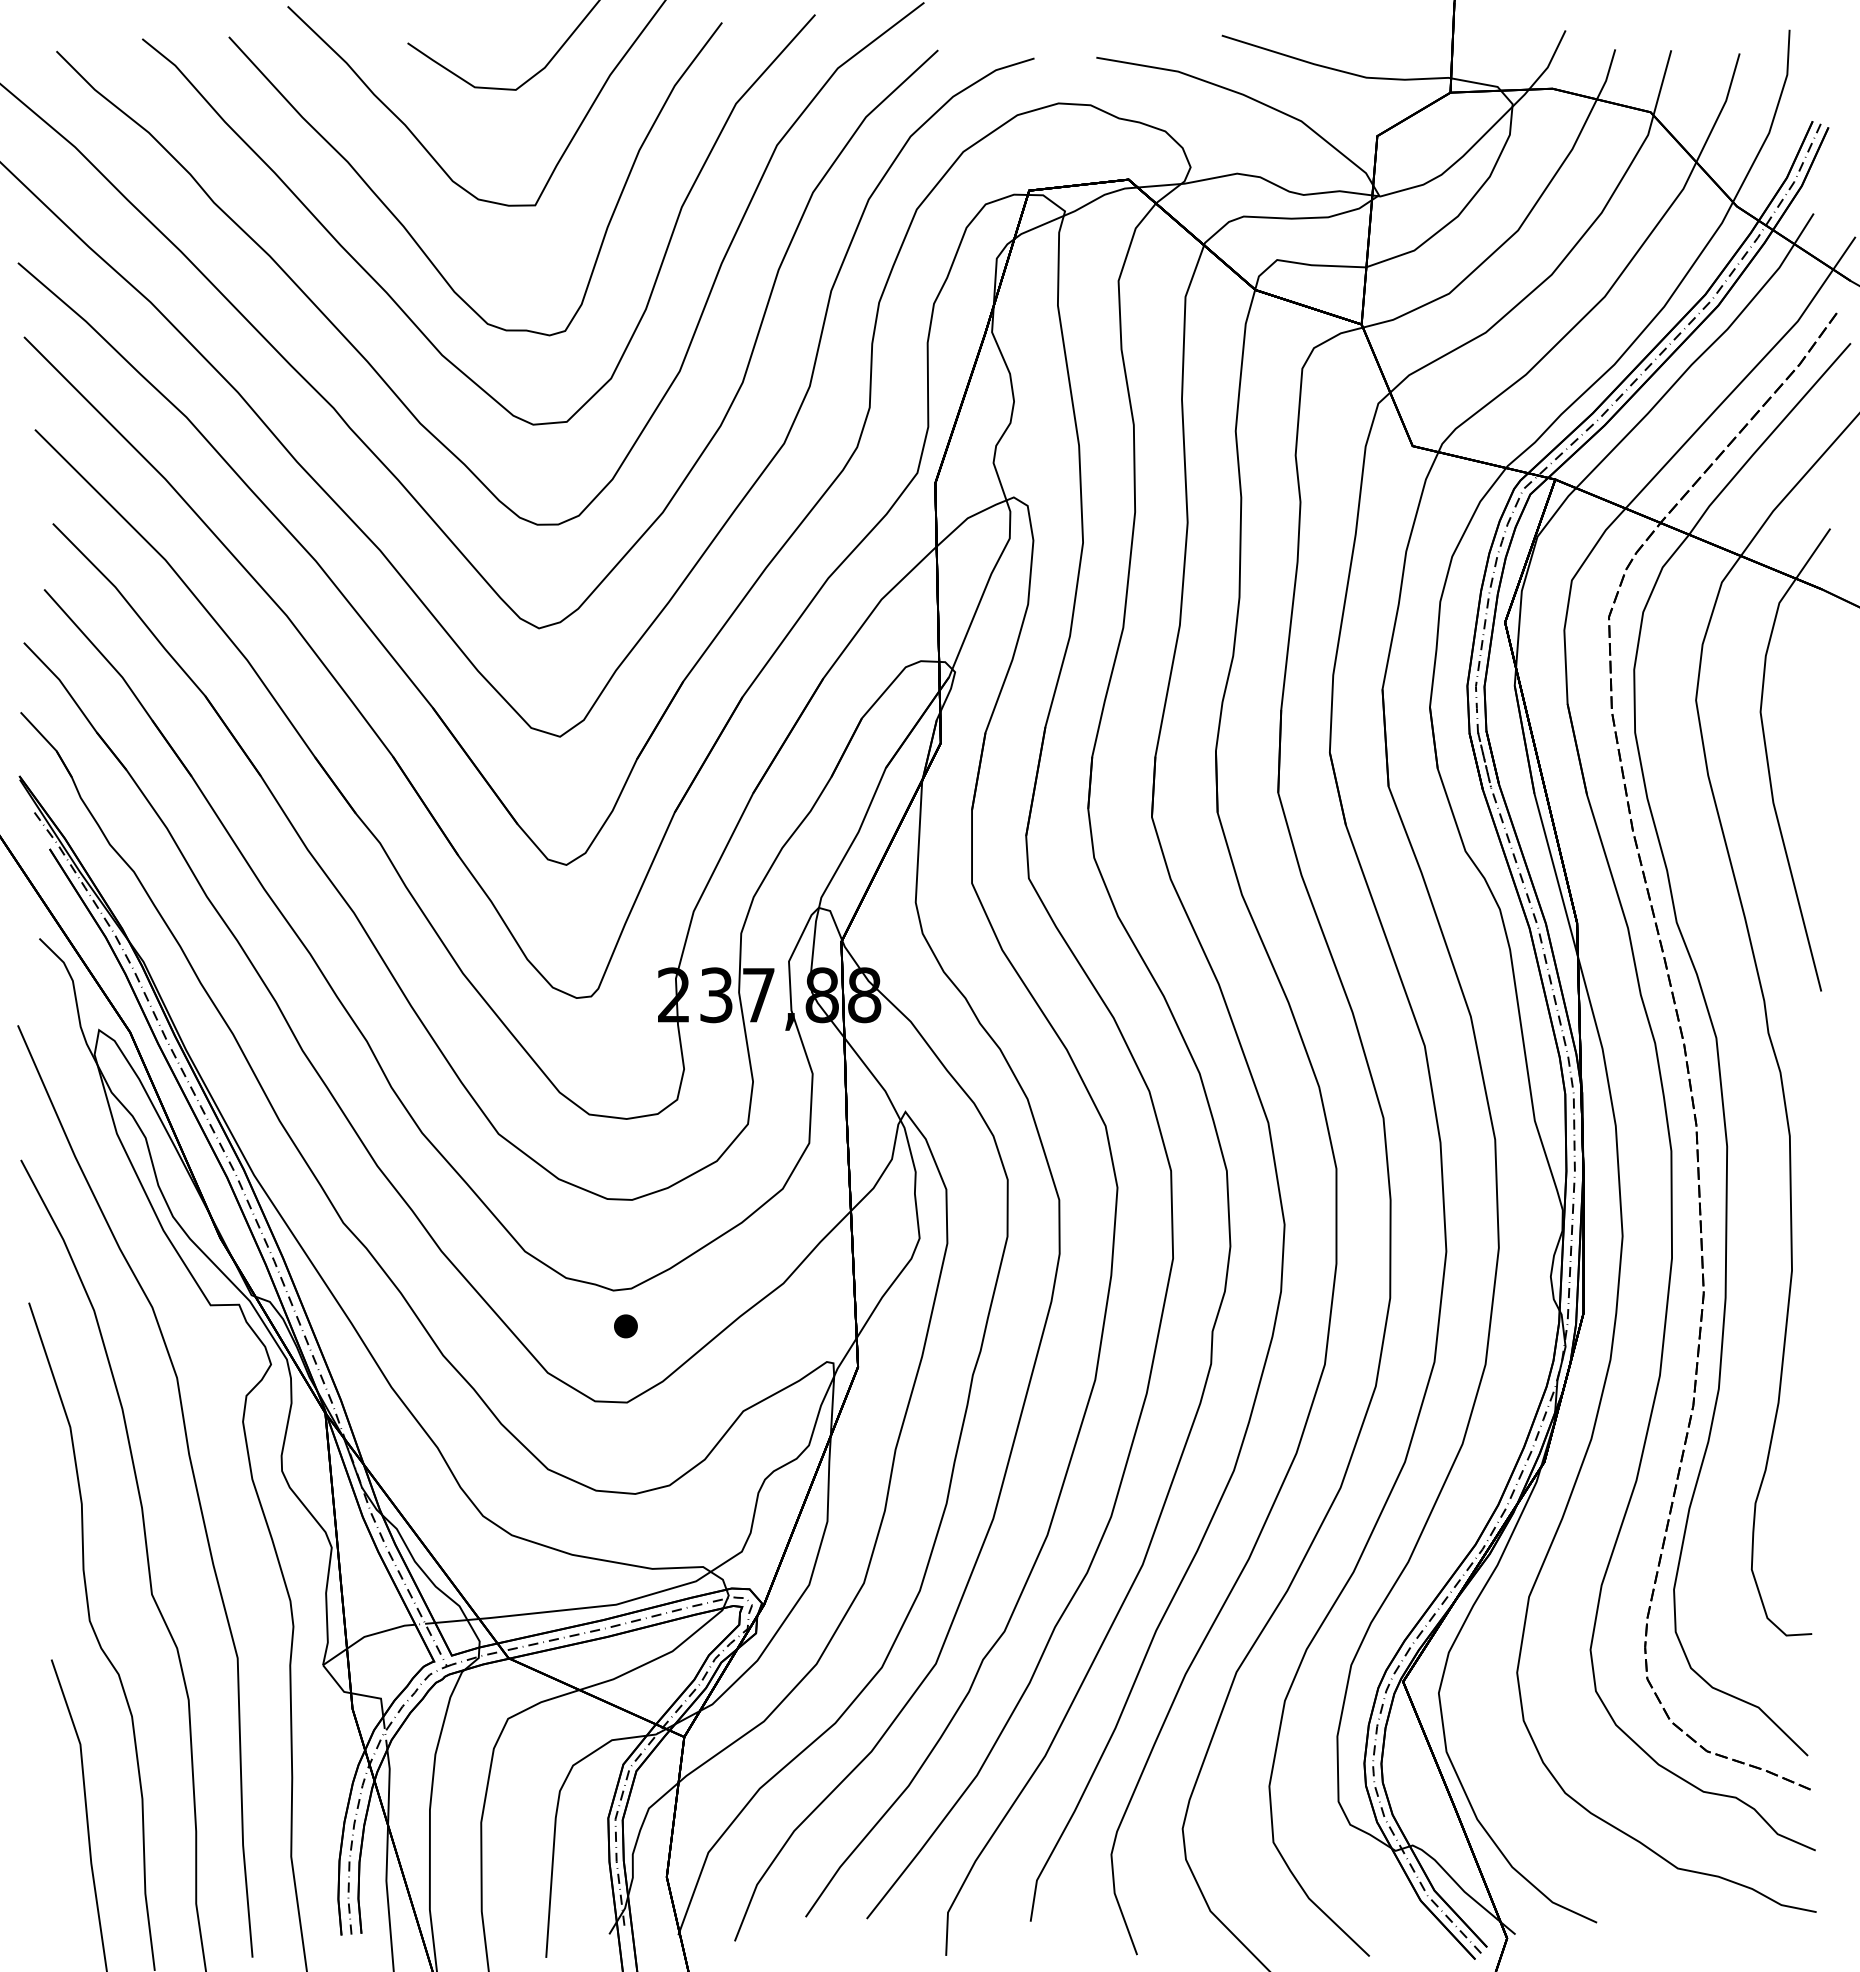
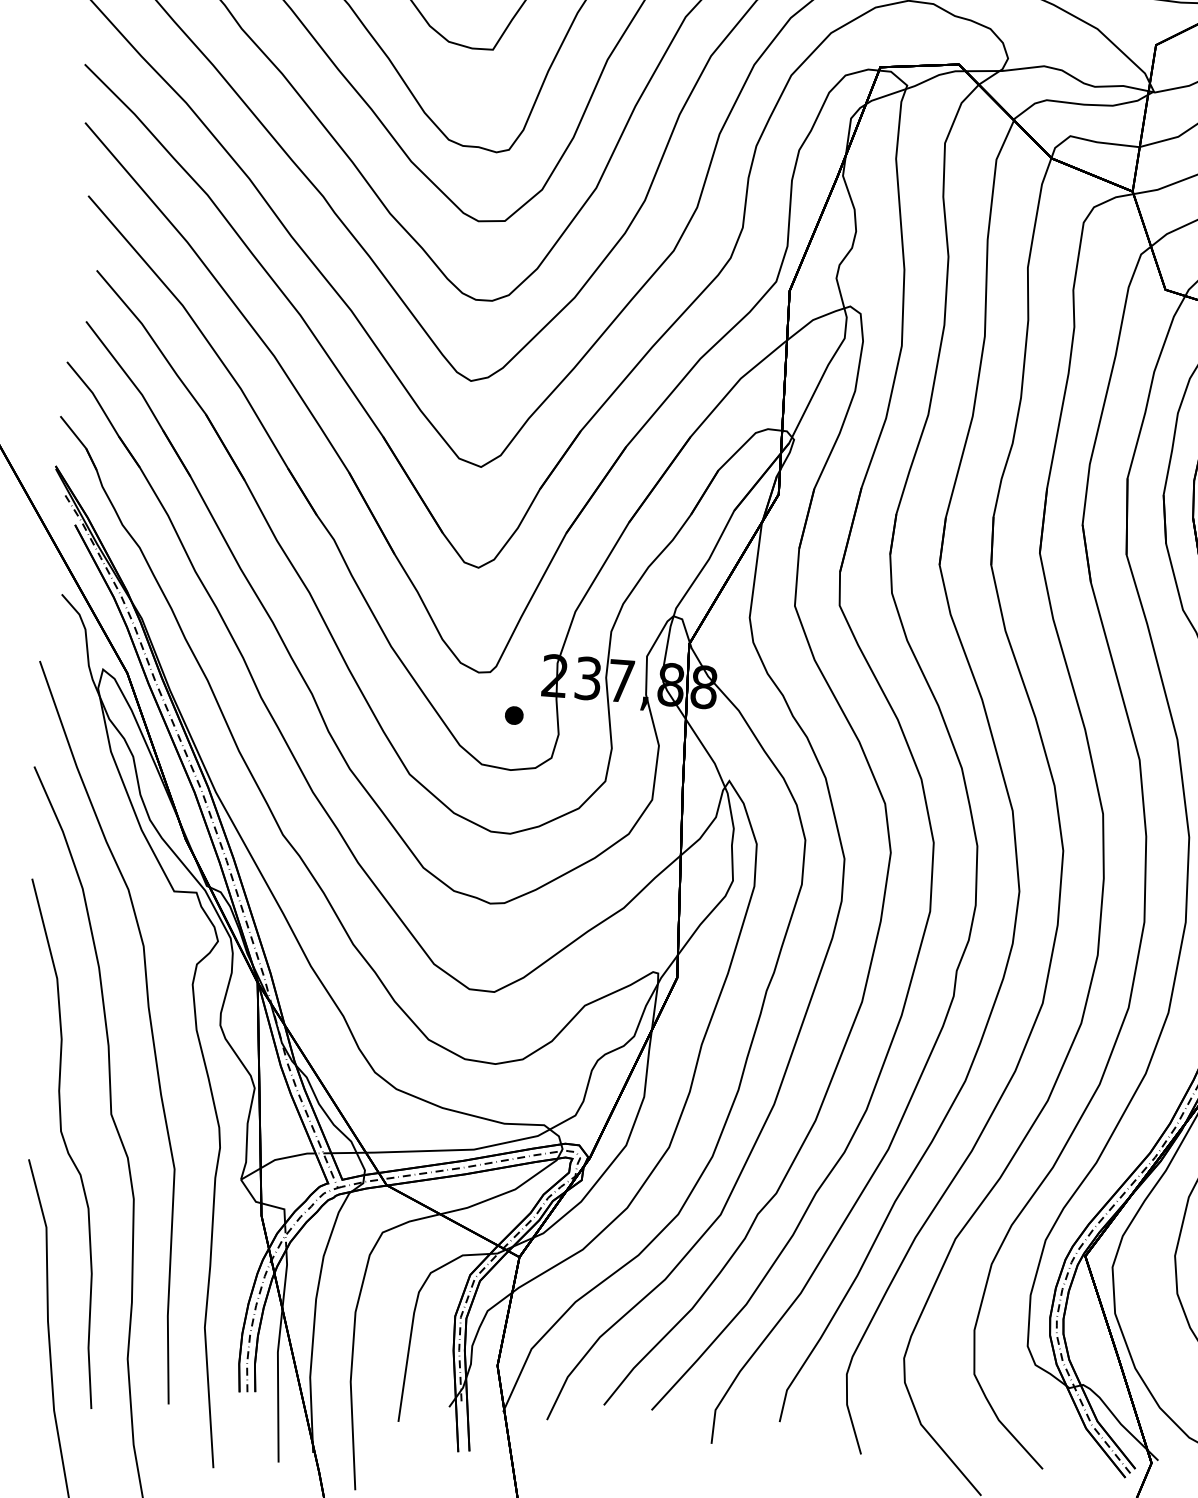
part: (625, 1326) -> (513, 715), moved

